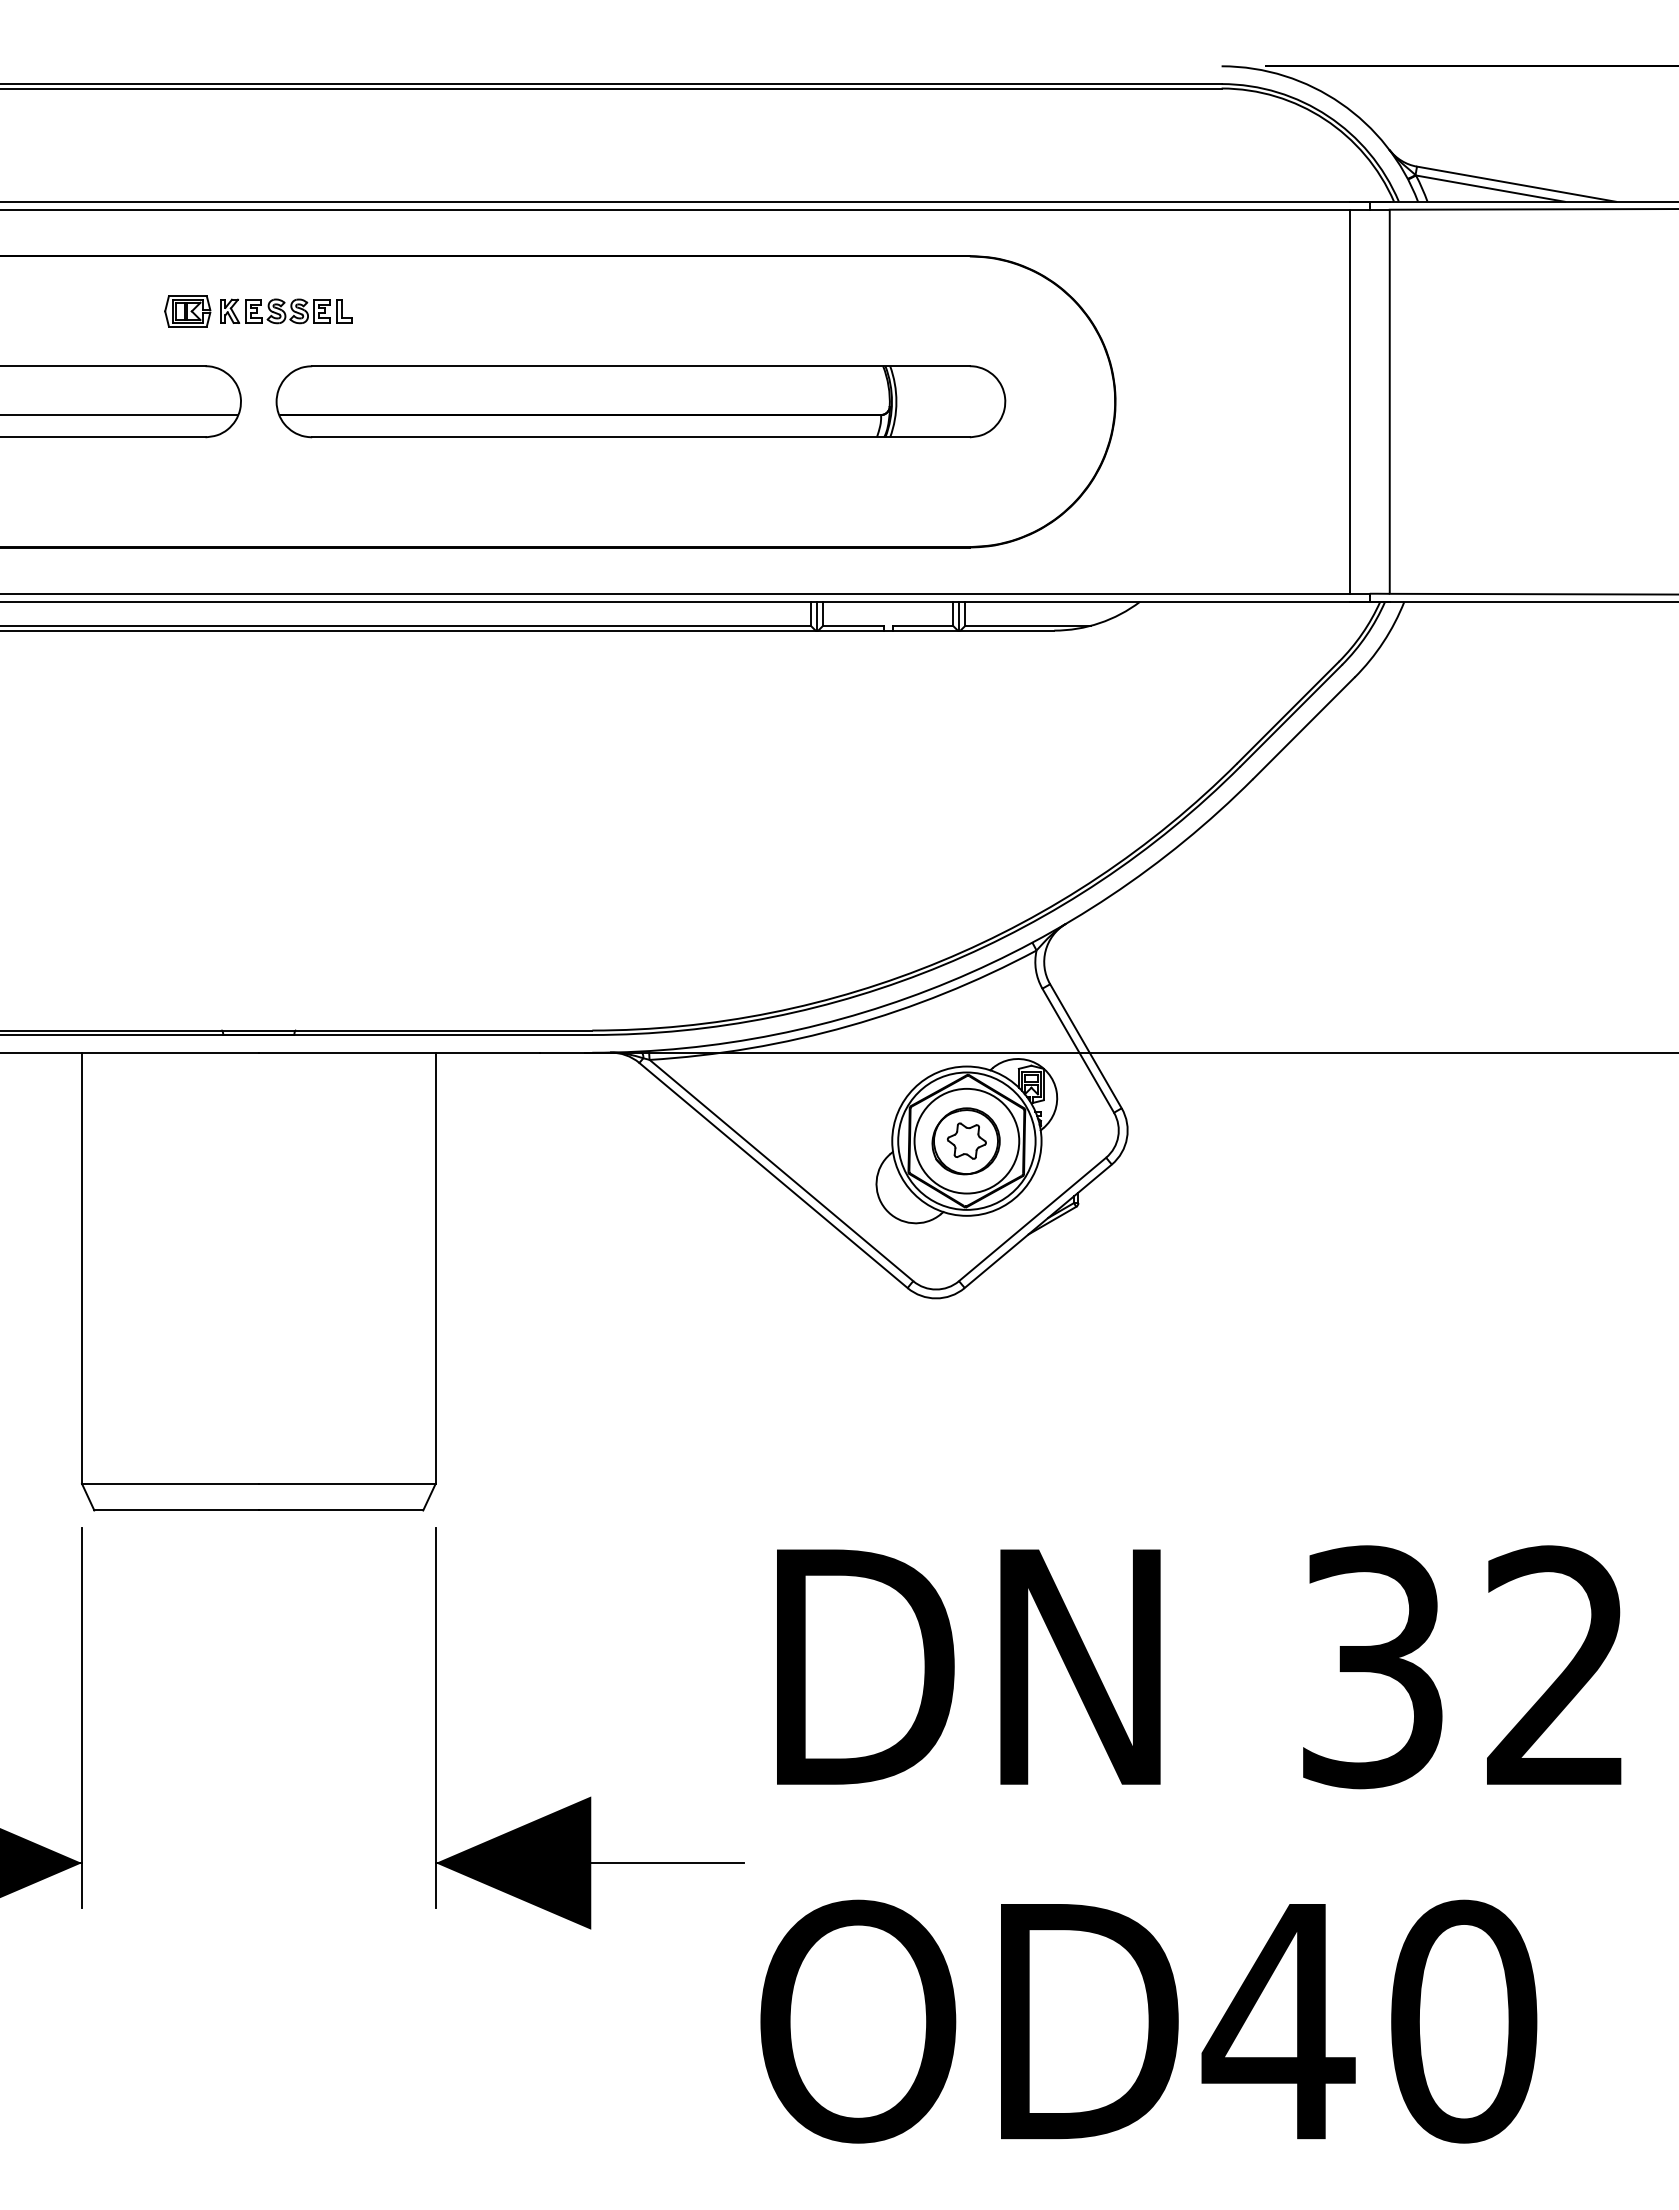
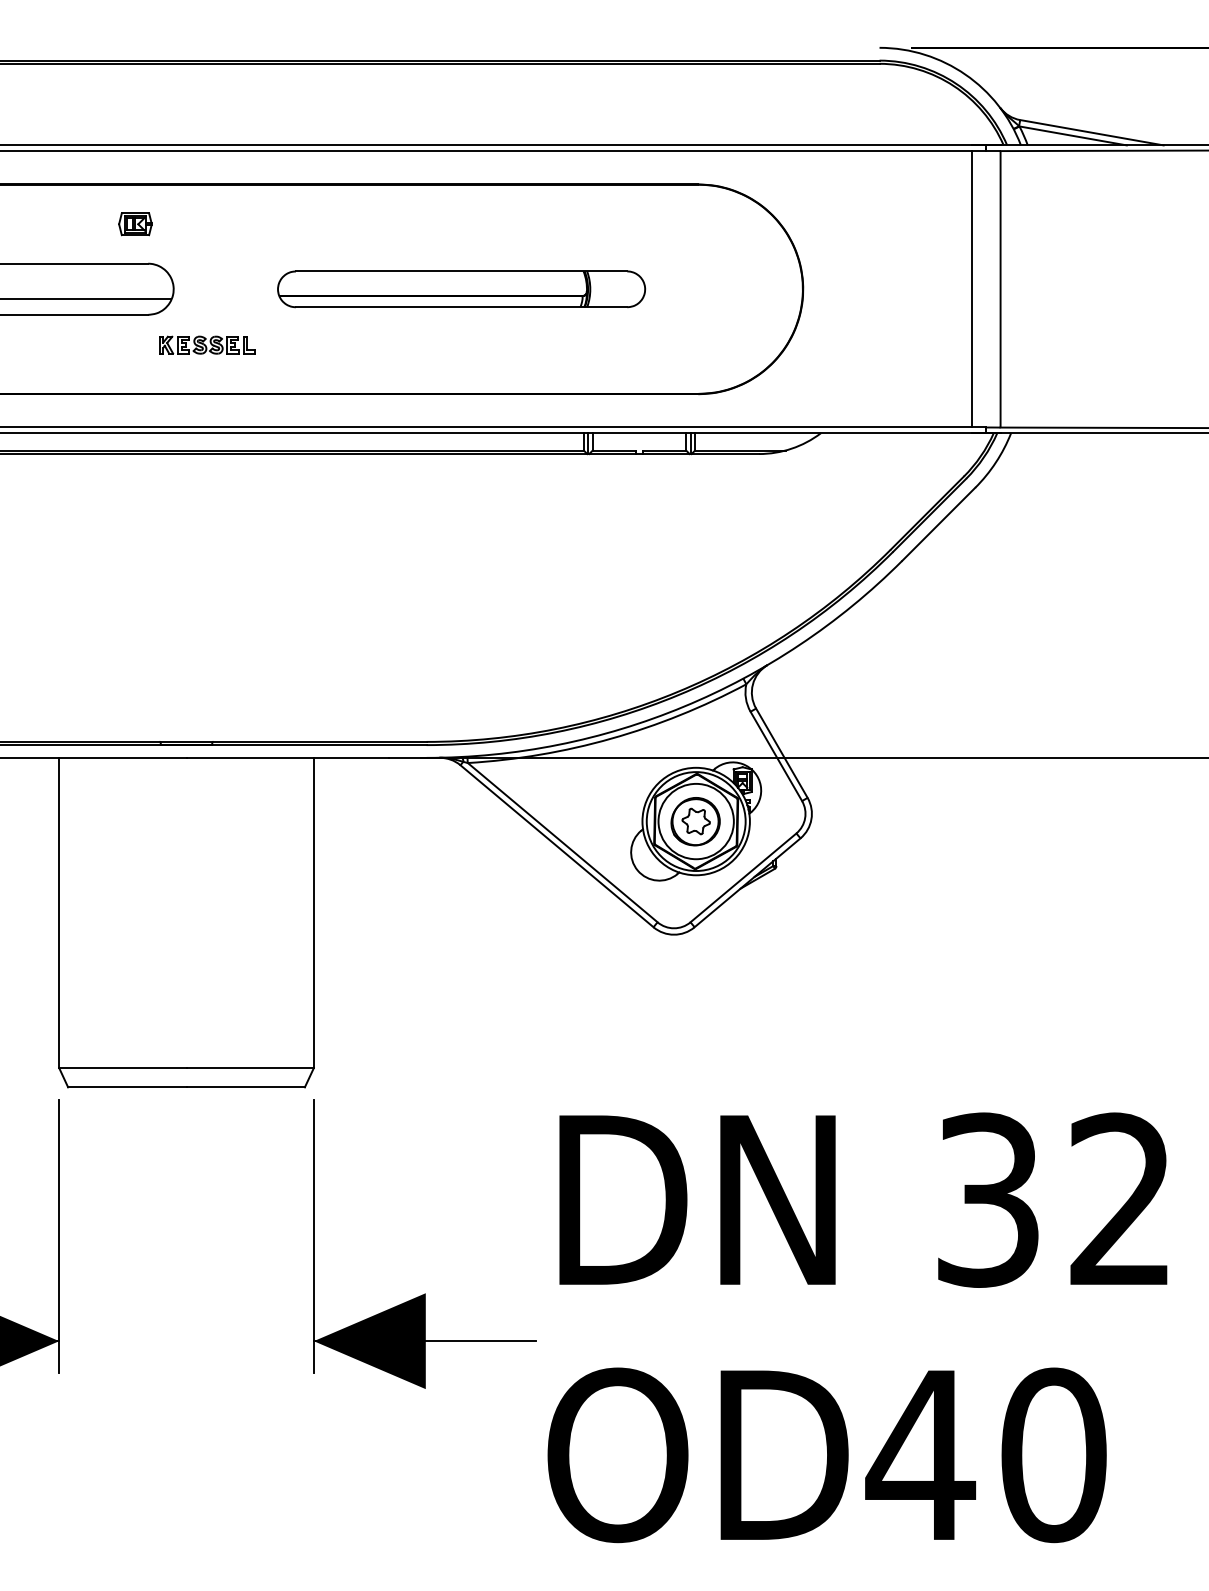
part: (286, 311) -> (207, 345), moved
part: (640, 401) -> (461, 289), size x0.7

